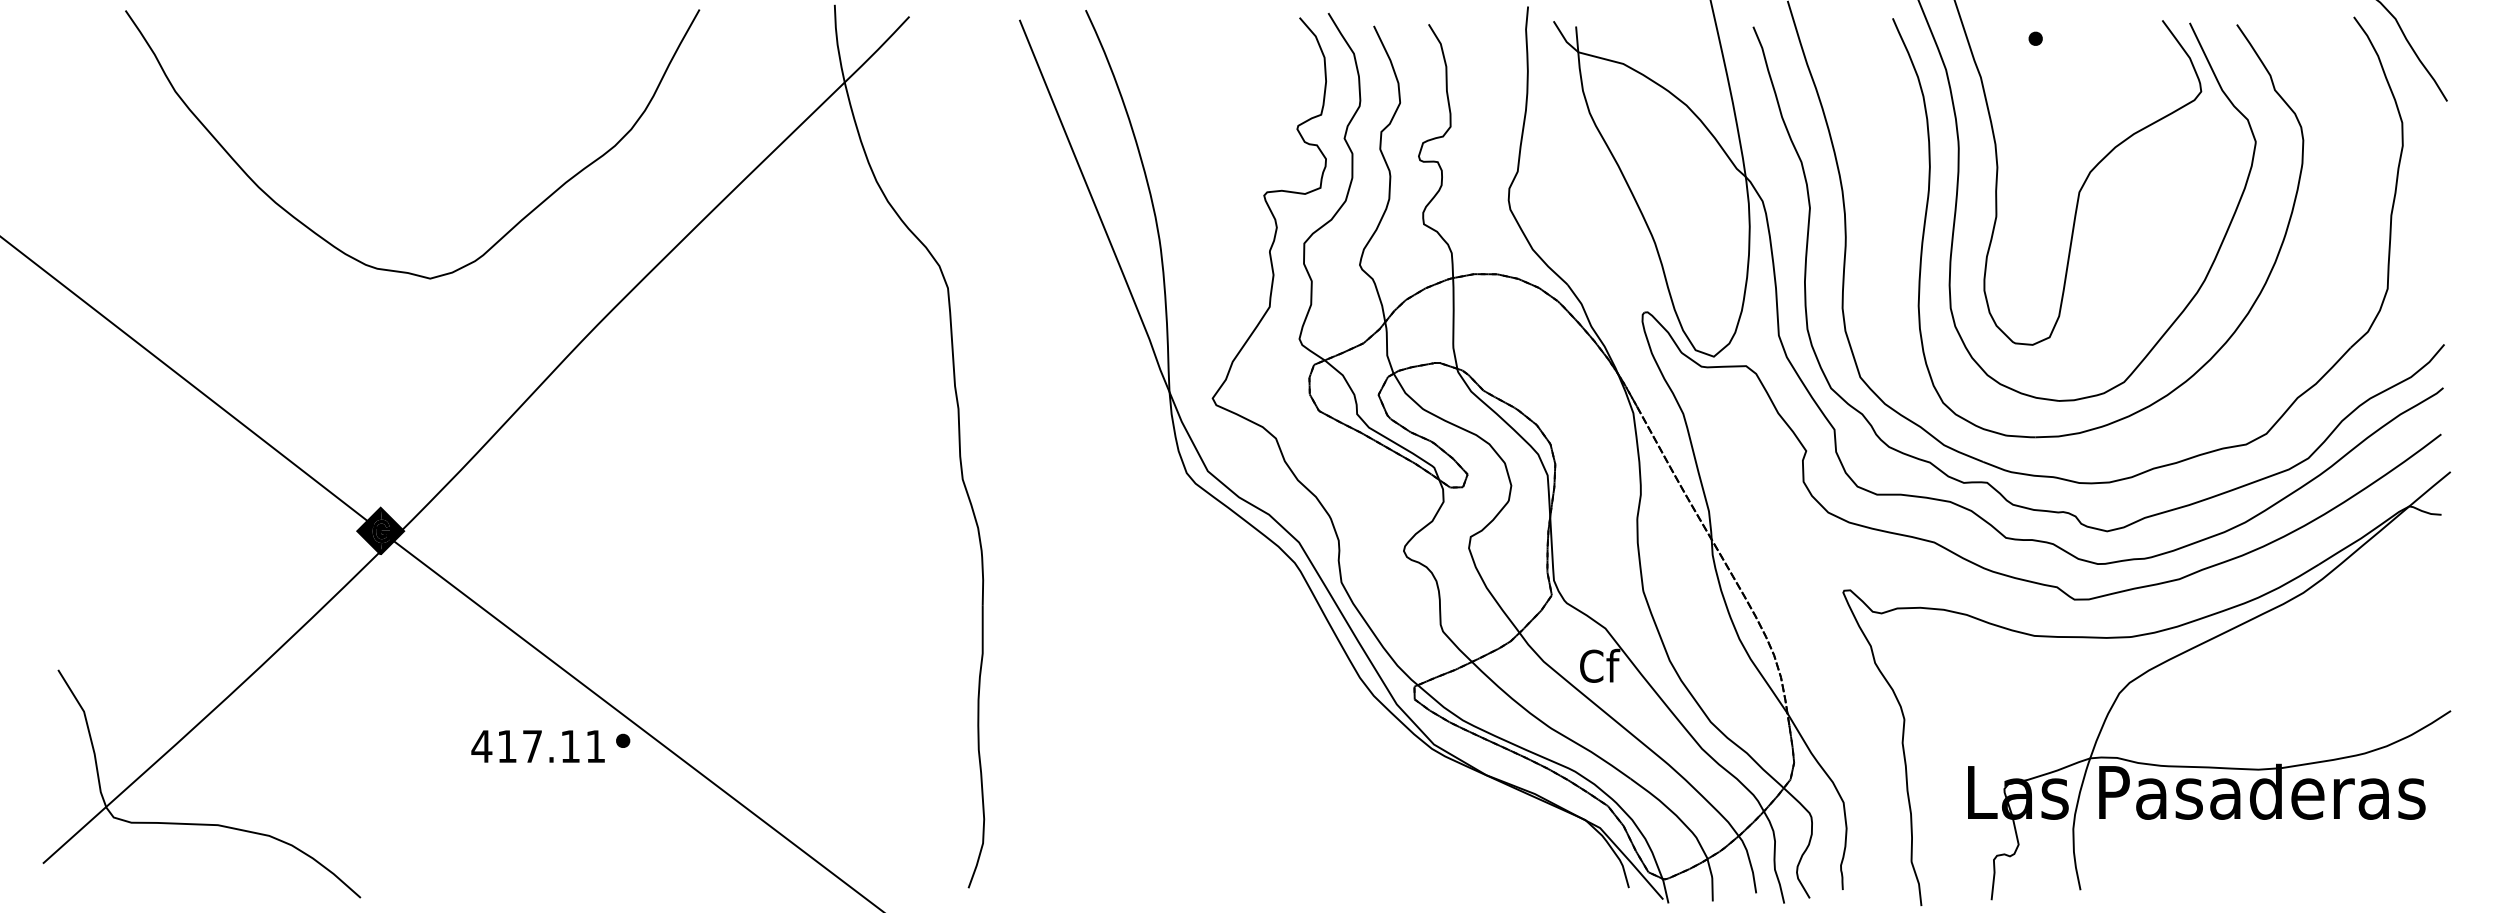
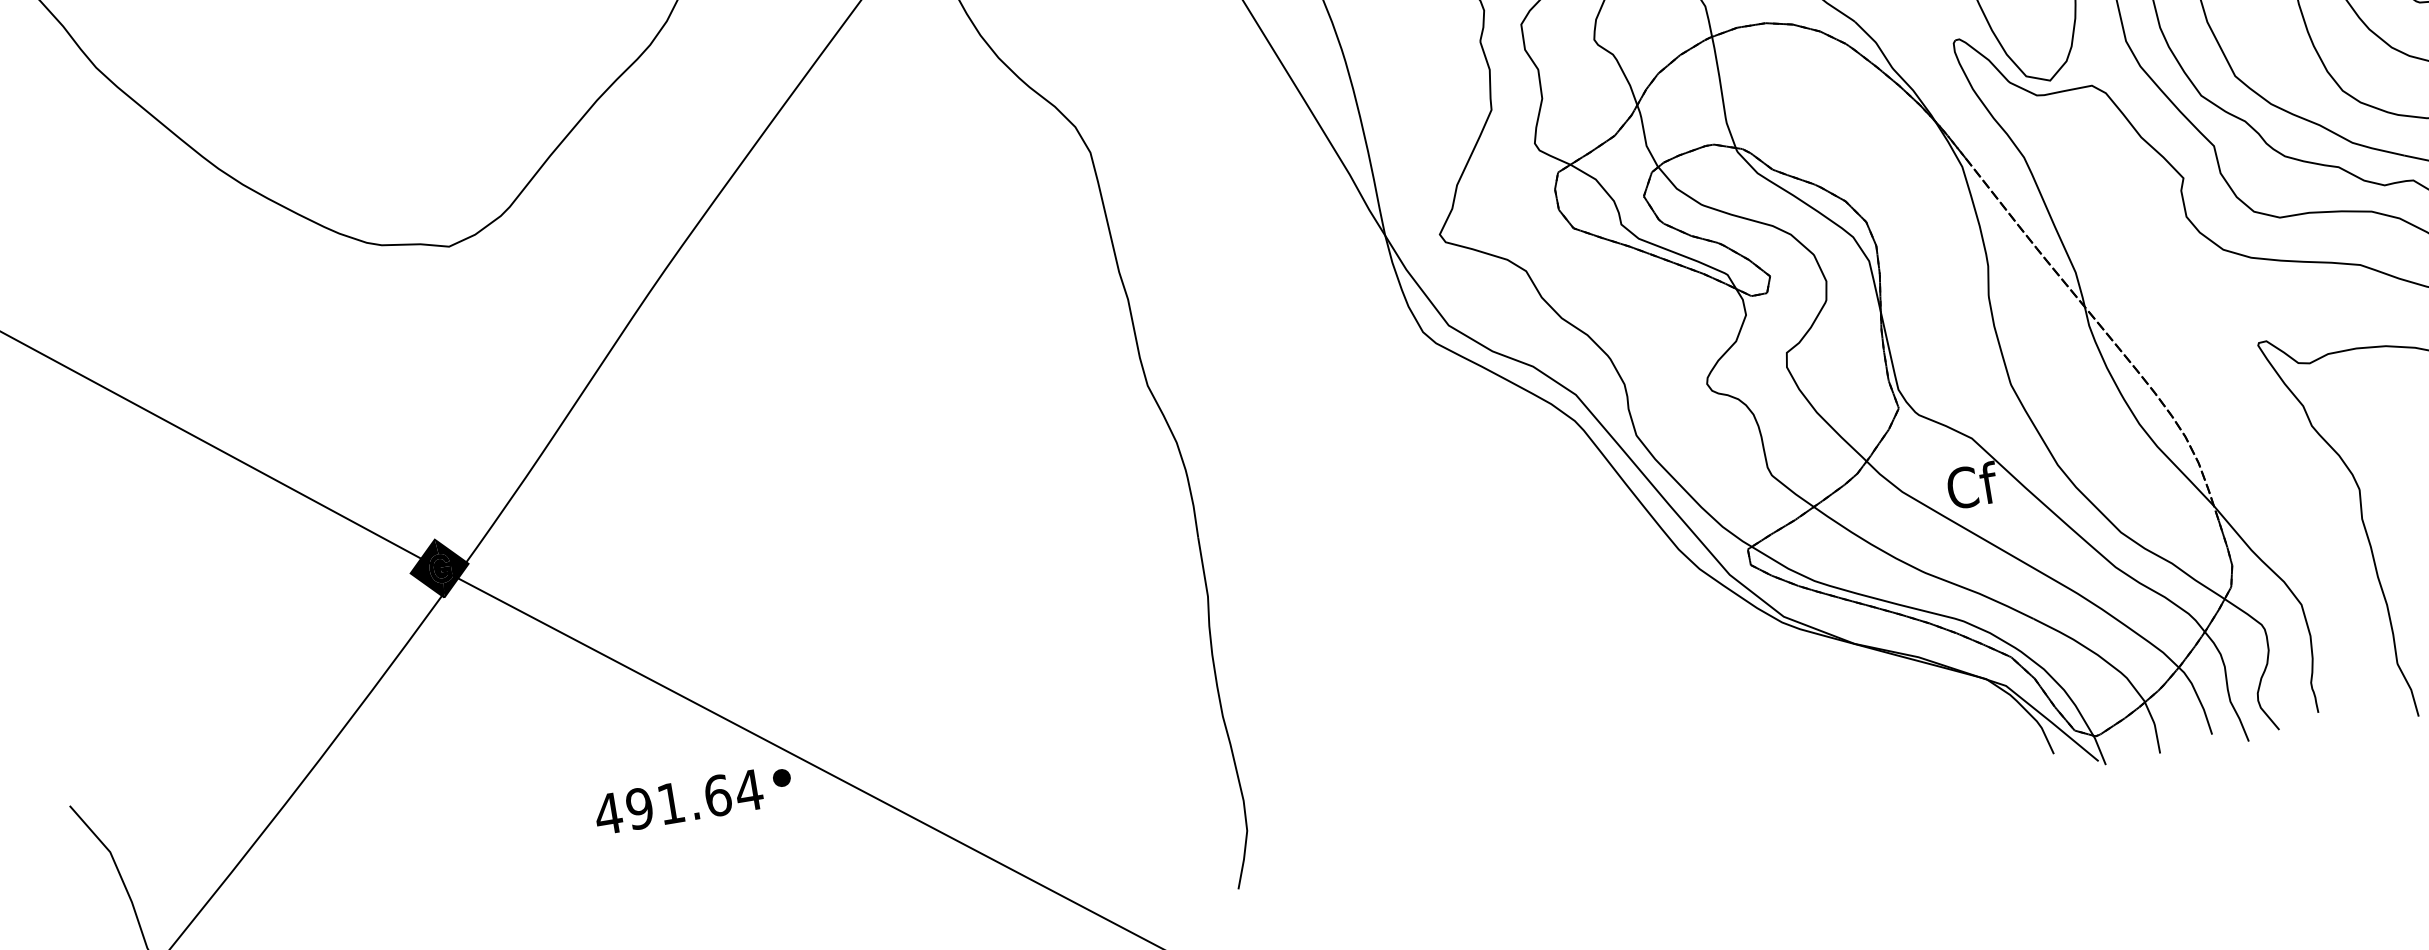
text: (551, 746) -> (694, 799), 417.11 -> 491.64

